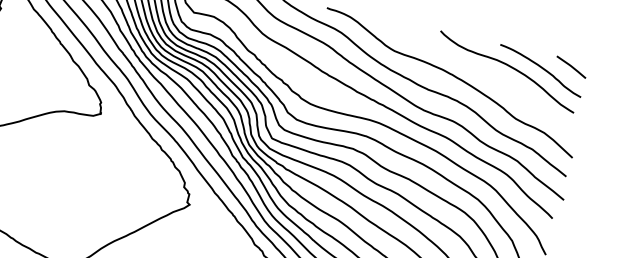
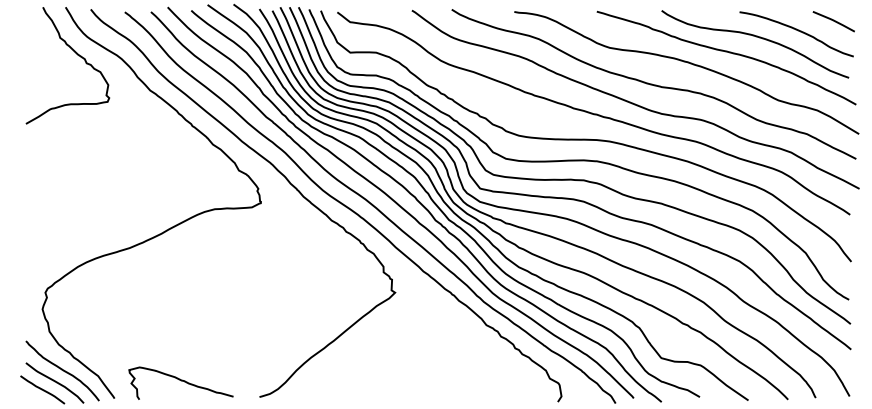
curve: (483, 73) -> (726, 52), added

